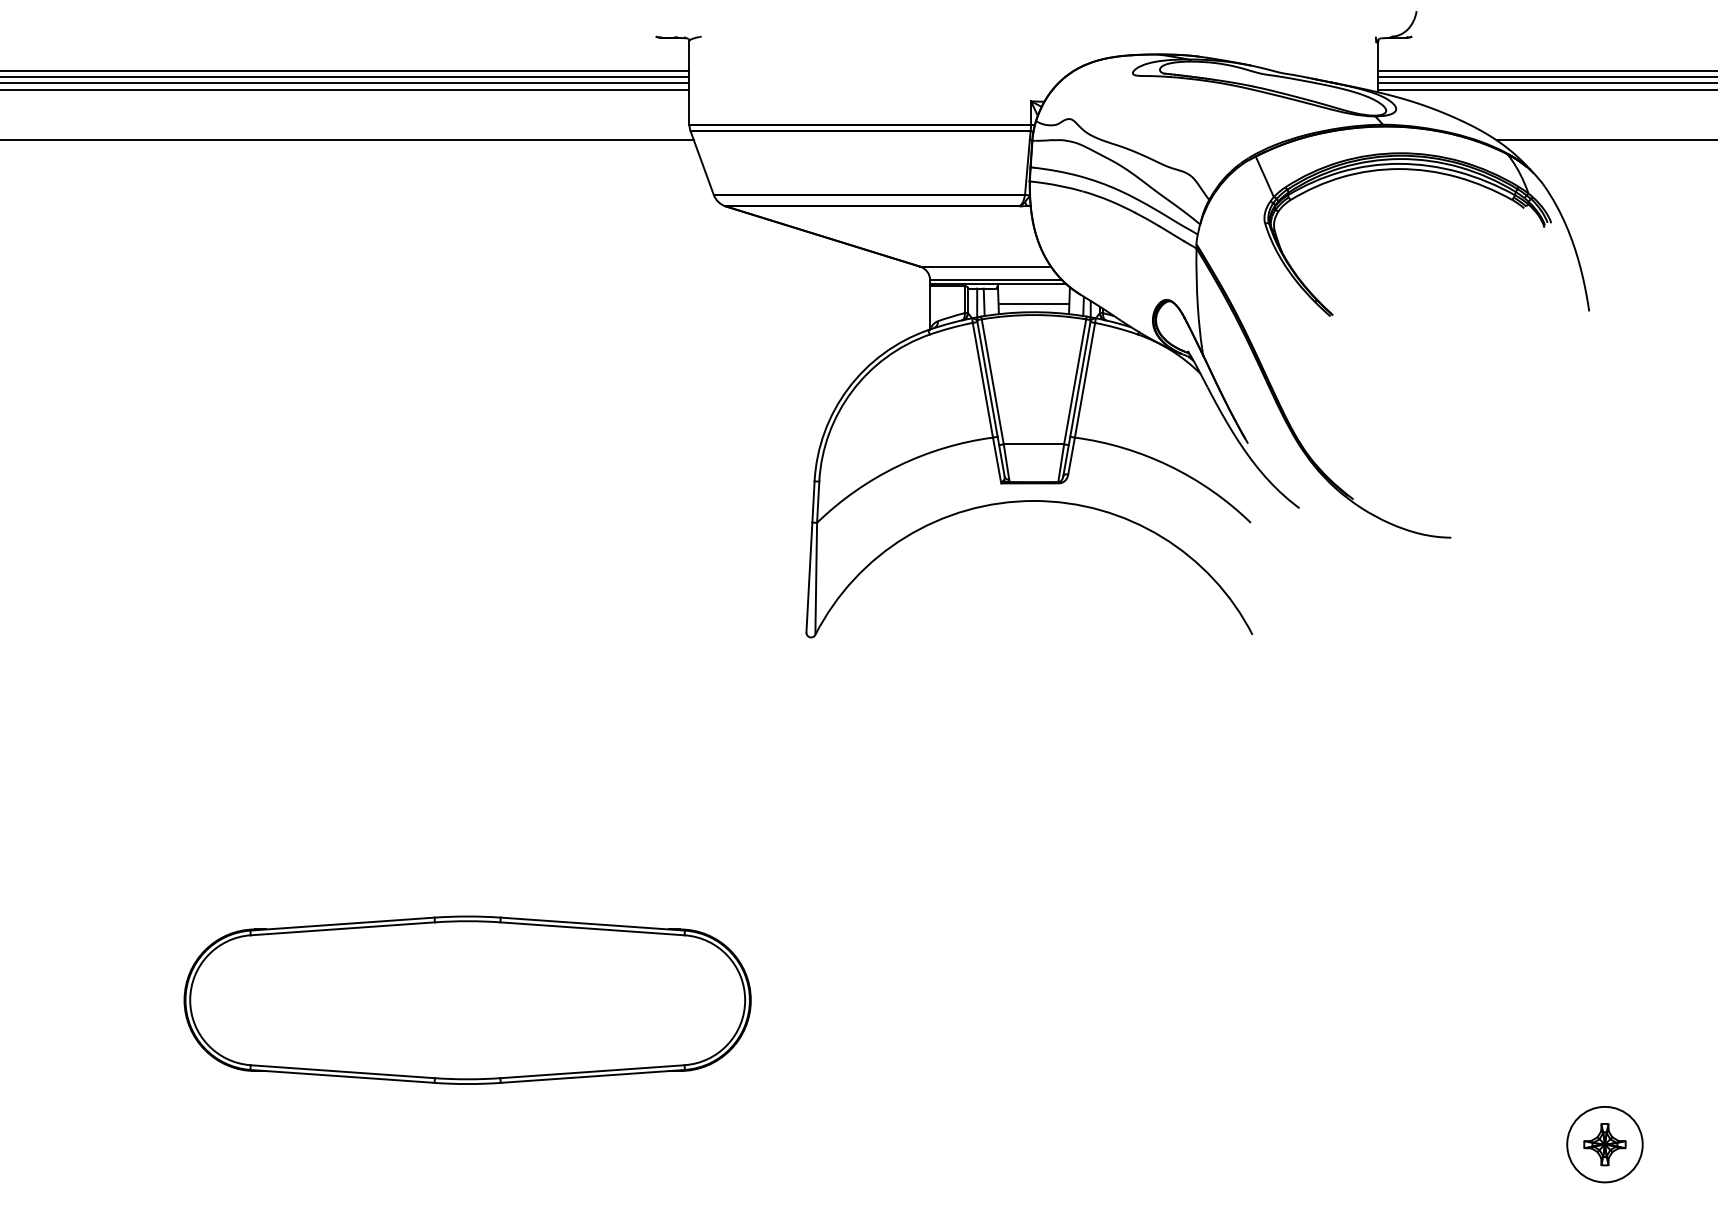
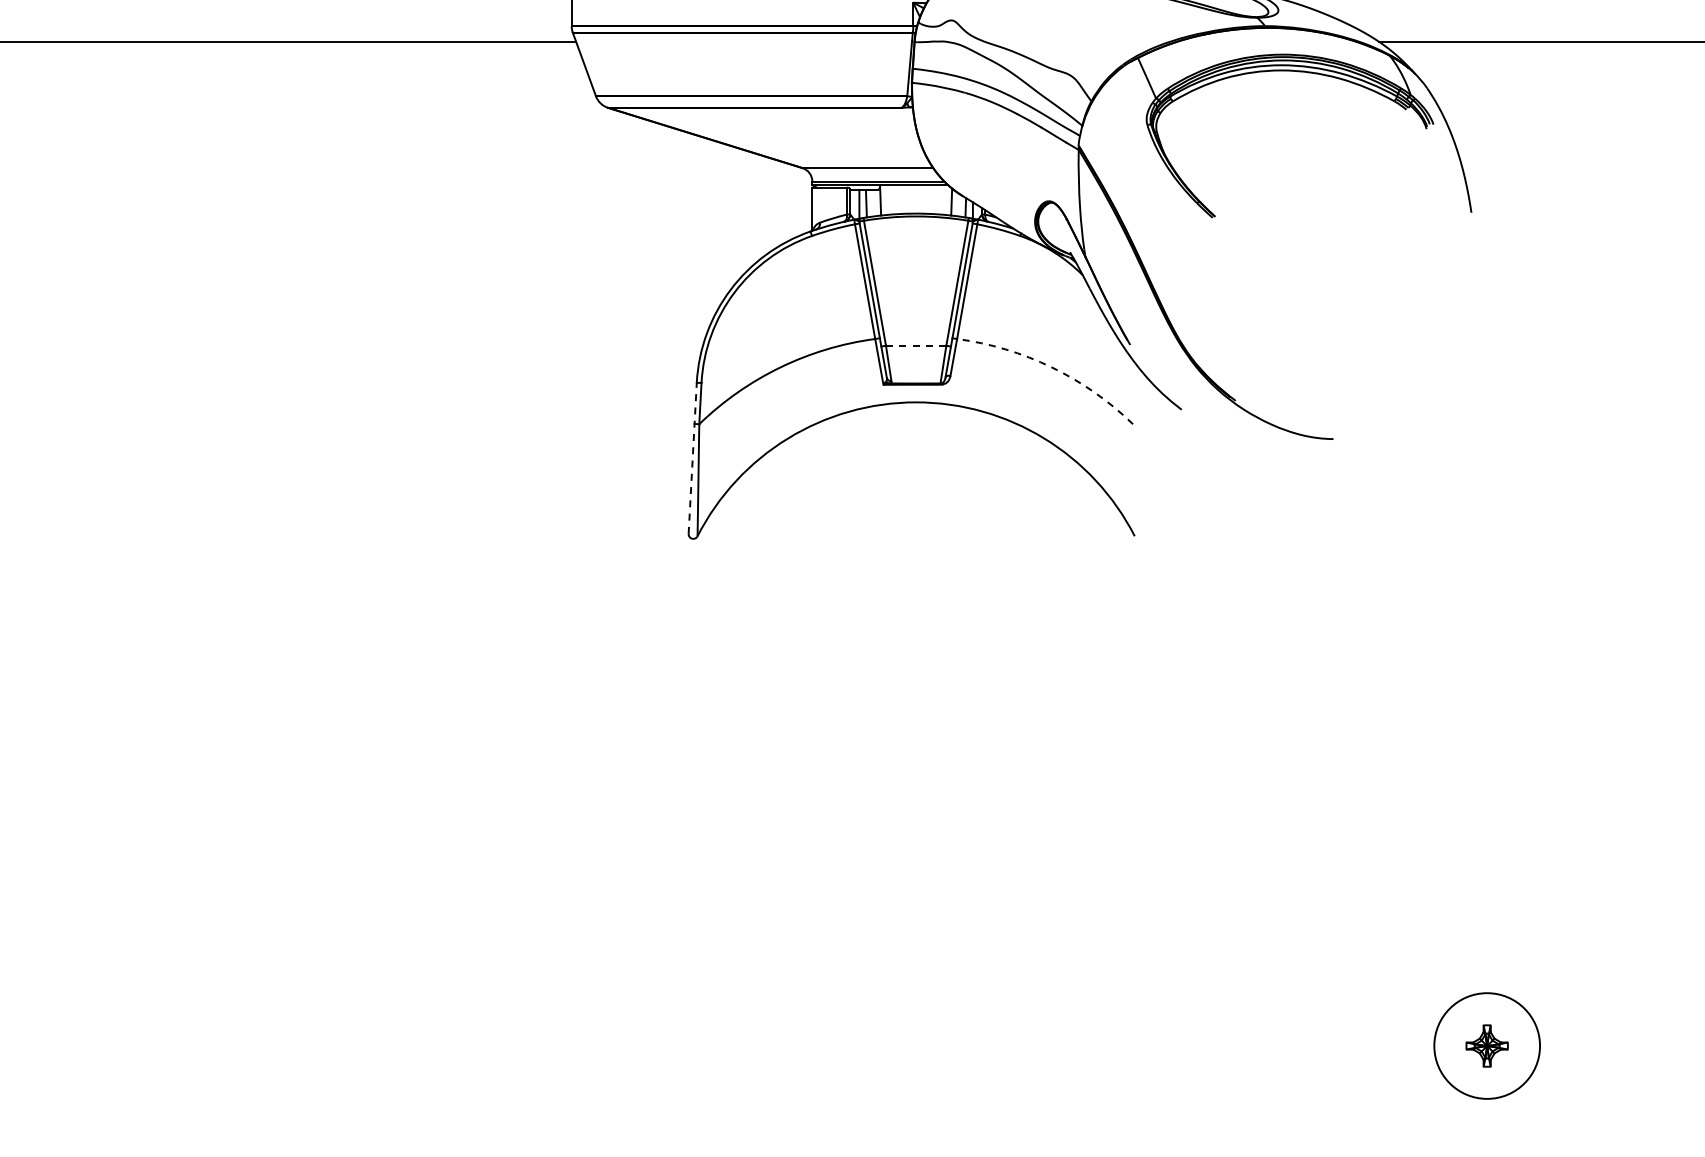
line: (1033, 303) -> (915, 204), removed
line: (1034, 444) -> (916, 345), solid -> dashed
arc: (1169, 466) -> (1051, 367), solid -> dashed
line: (810, 556) -> (692, 457), solid -> dashed
part: (467, 999) -> (349, 900), removed
circle: (1604, 1144) -> (1486, 1045), size x1.4

